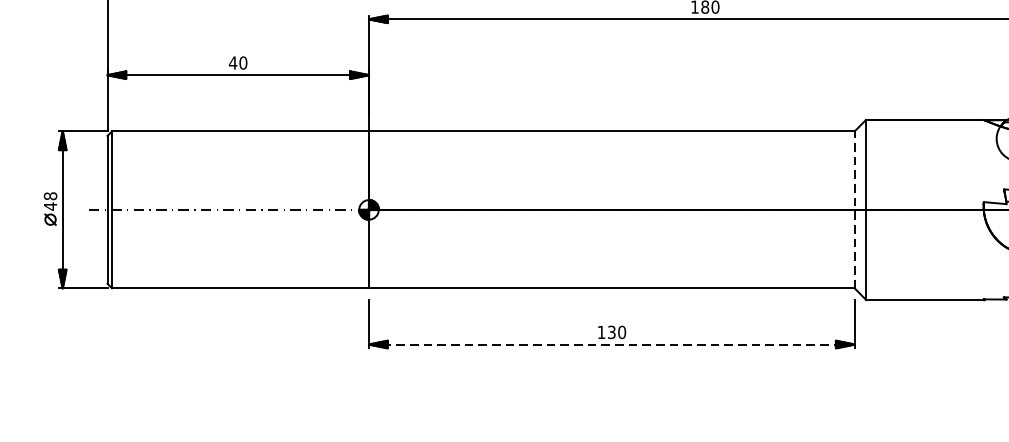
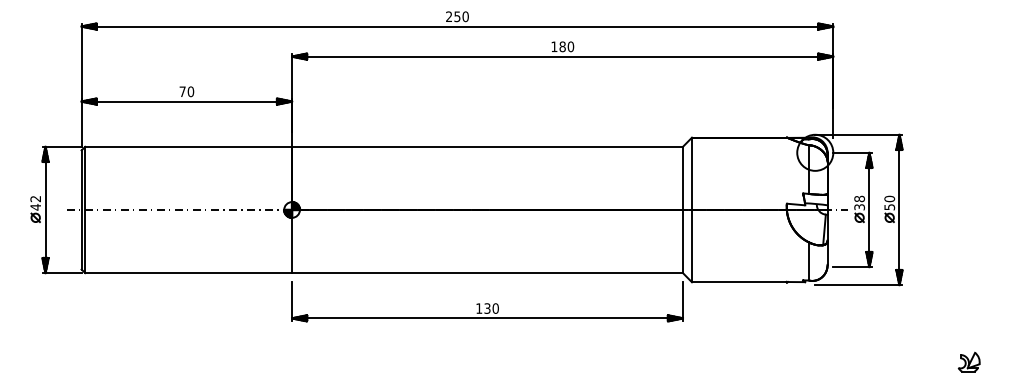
text: (232, 62) -> (182, 91), 40 -> 70
text: (50, 195) -> (35, 198), 48 -> 42
line: (854, 209) -> (682, 209), dashed -> solid
line: (613, 344) -> (488, 318), dashed -> solid

